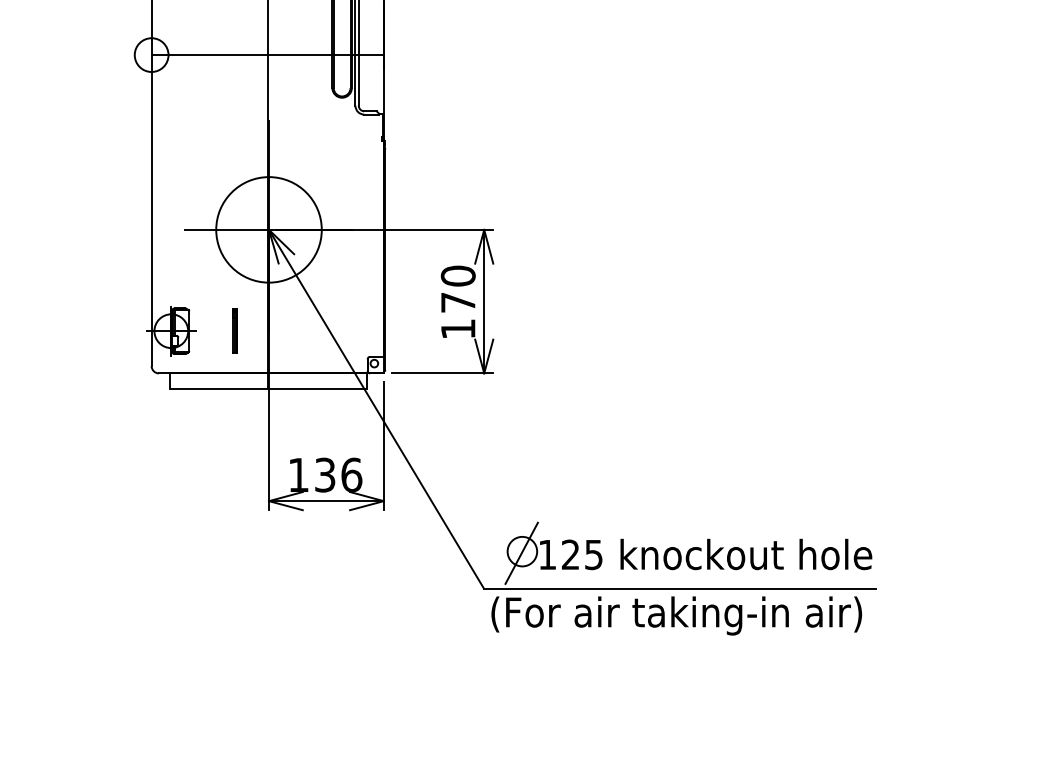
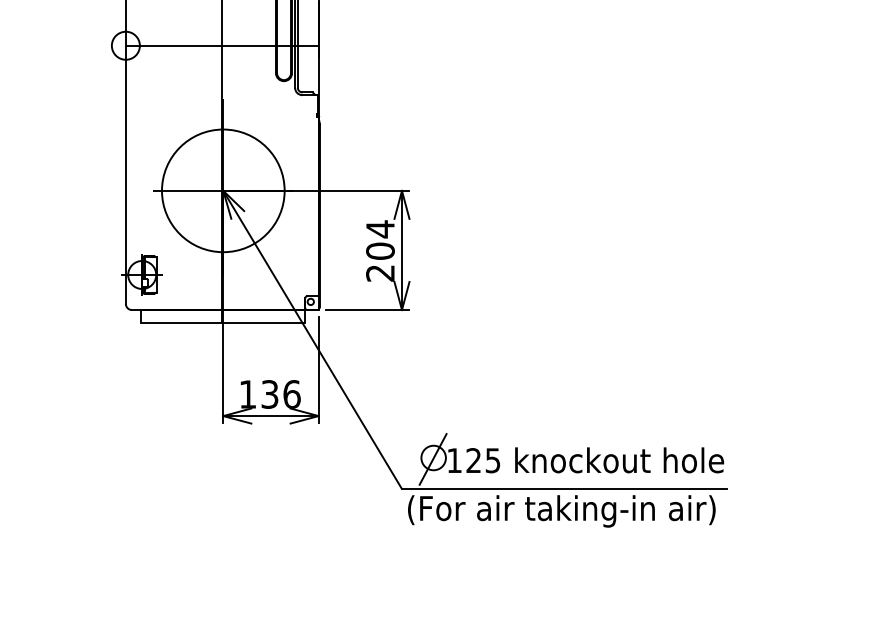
circle: (268, 229) -> (222, 190), size x1.4
text: (457, 302) -> (379, 251), 170 -> 204
part: (234, 330) -> (194, 274), removed

